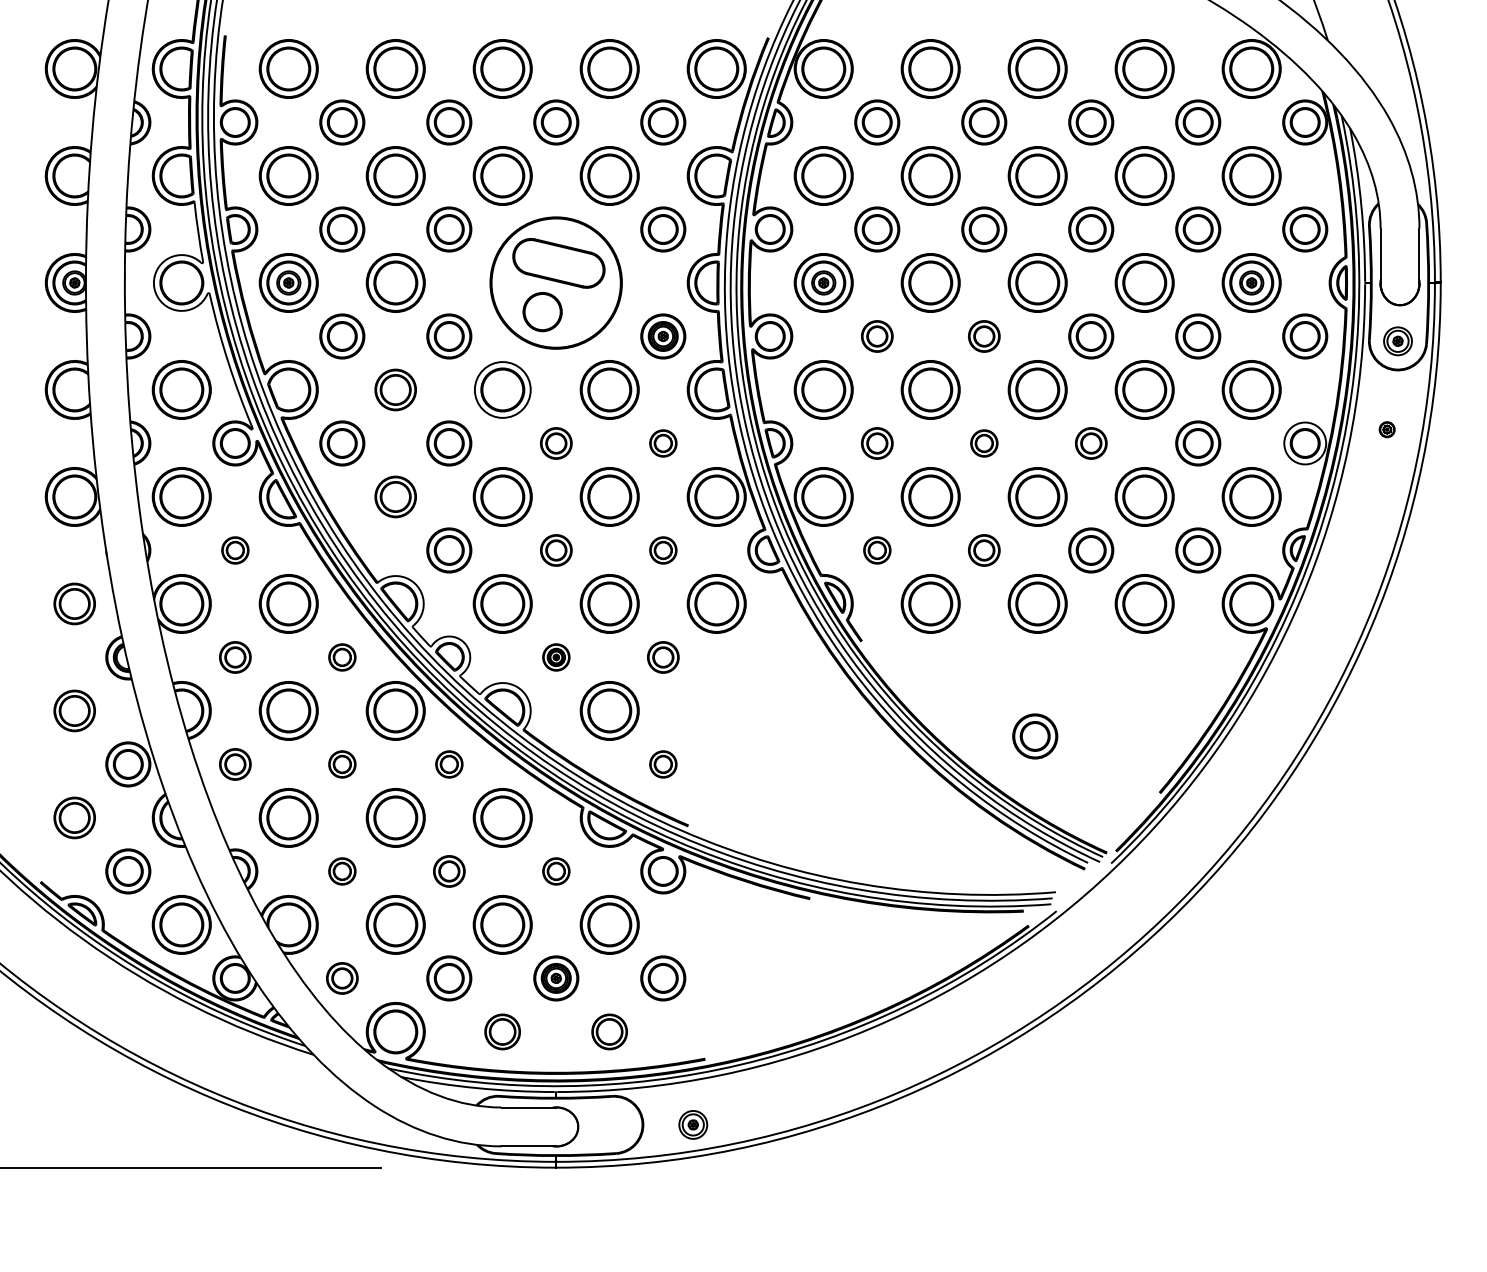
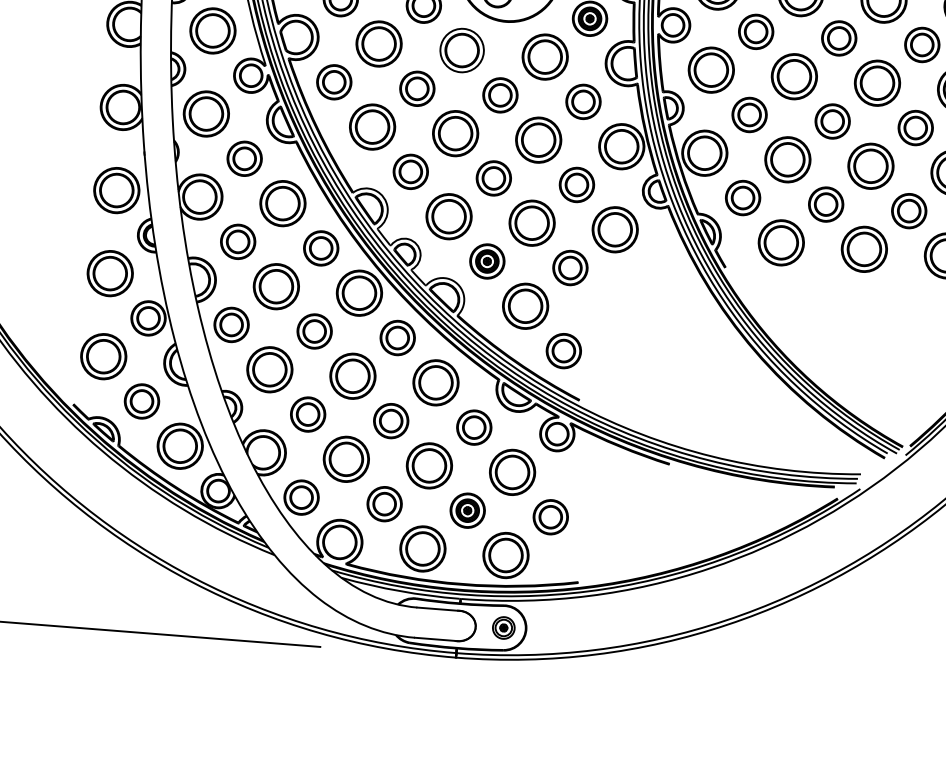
part: (877, 336) -> (756, 31), size x1.43
part: (984, 336) -> (839, 38), size x1.43
part: (395, 389) -> (378, 43), size x1.43
part: (556, 443) -> (500, 95), size x1.43
part: (663, 443) -> (583, 101), size x1.67
part: (877, 443) -> (749, 115), size x1.43
part: (984, 443) -> (832, 121), size x1.67
part: (1091, 443) -> (915, 128), size x1.43
part: (395, 496) -> (372, 126), size x1.43
part: (235, 550) -> (244, 158), size x1.67
part: (556, 550) -> (494, 178), size x1.43
part: (663, 550) -> (577, 185), size x1.67
part: (877, 550) -> (743, 198), size x1.67
part: (984, 550) -> (826, 204), size x1.43
part: (74, 603) -> (116, 190), size x1.43
part: (235, 657) -> (238, 241), size x1.43
part: (342, 657) -> (321, 248), size x1.67
part: (556, 657) -> (487, 261), size x1.67
part: (663, 657) -> (570, 268), size x1.43
part: (74, 710) -> (110, 273), size x1.43
part: (1035, 736) -> (854, 352), removed
part: (235, 764) -> (231, 325), size x1.43
part: (342, 764) -> (314, 331), size x1.67
part: (449, 764) -> (397, 338), size x1.67
part: (663, 764) -> (564, 351), size x1.67
part: (74, 817) -> (103, 356), size x1.43
part: (342, 871) -> (308, 414), size x1.67
part: (449, 871) -> (391, 421), size x1.43
part: (556, 871) -> (474, 427), size x1.67
part: (342, 978) -> (301, 497), size x1.43
part: (502, 1031) -> (422, 548), size x1.67
part: (609, 1031) -> (505, 555), size x1.67
part: (693, 1124) -> (504, 627), moved

